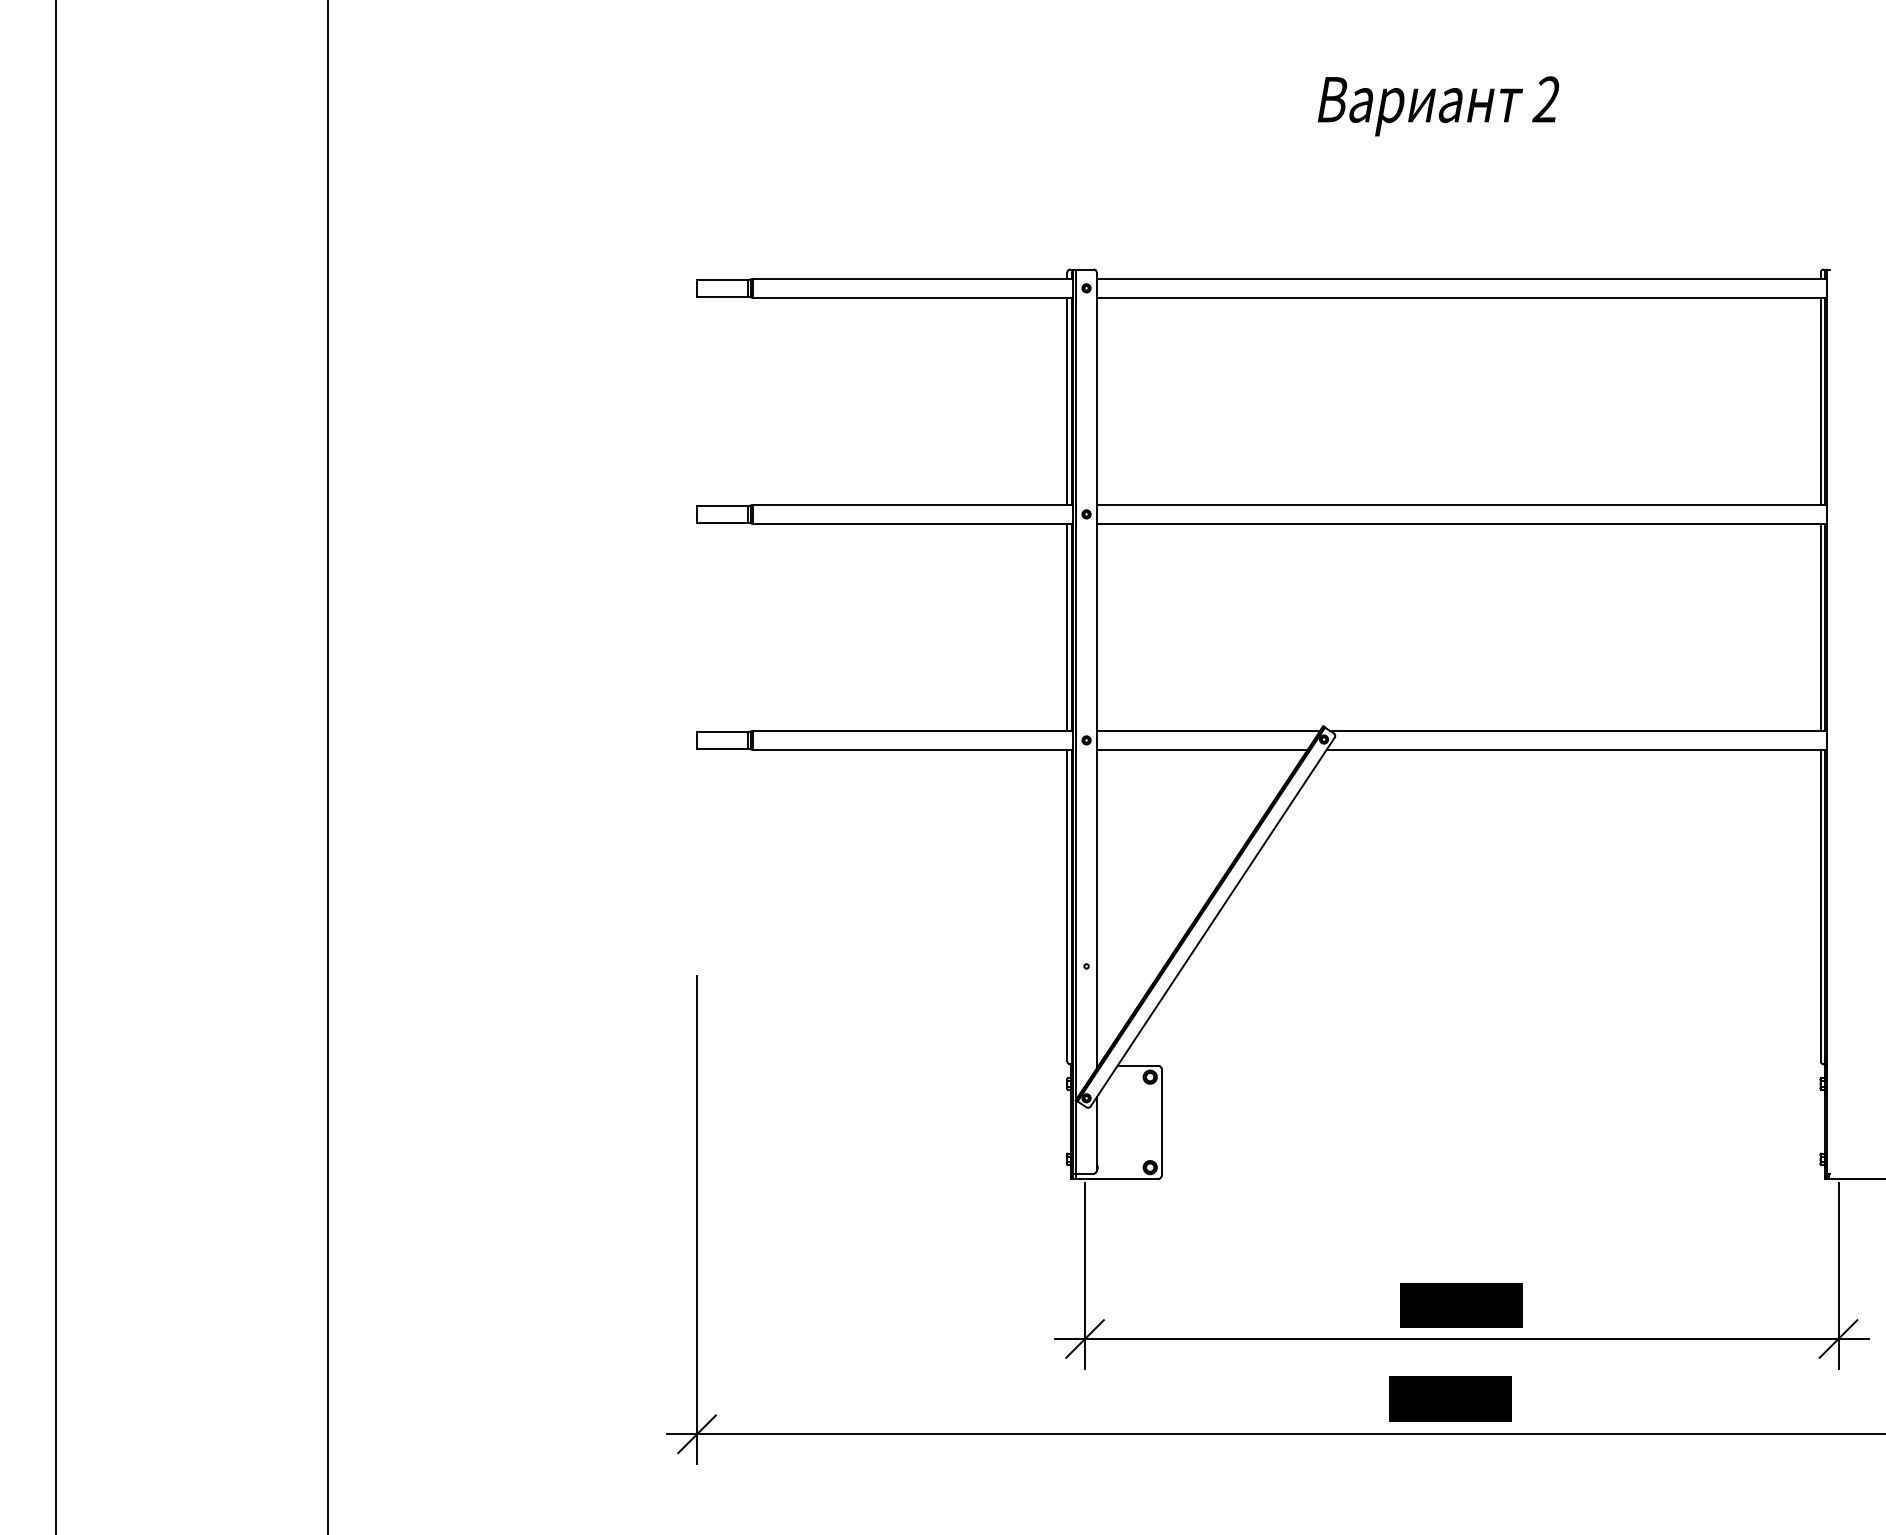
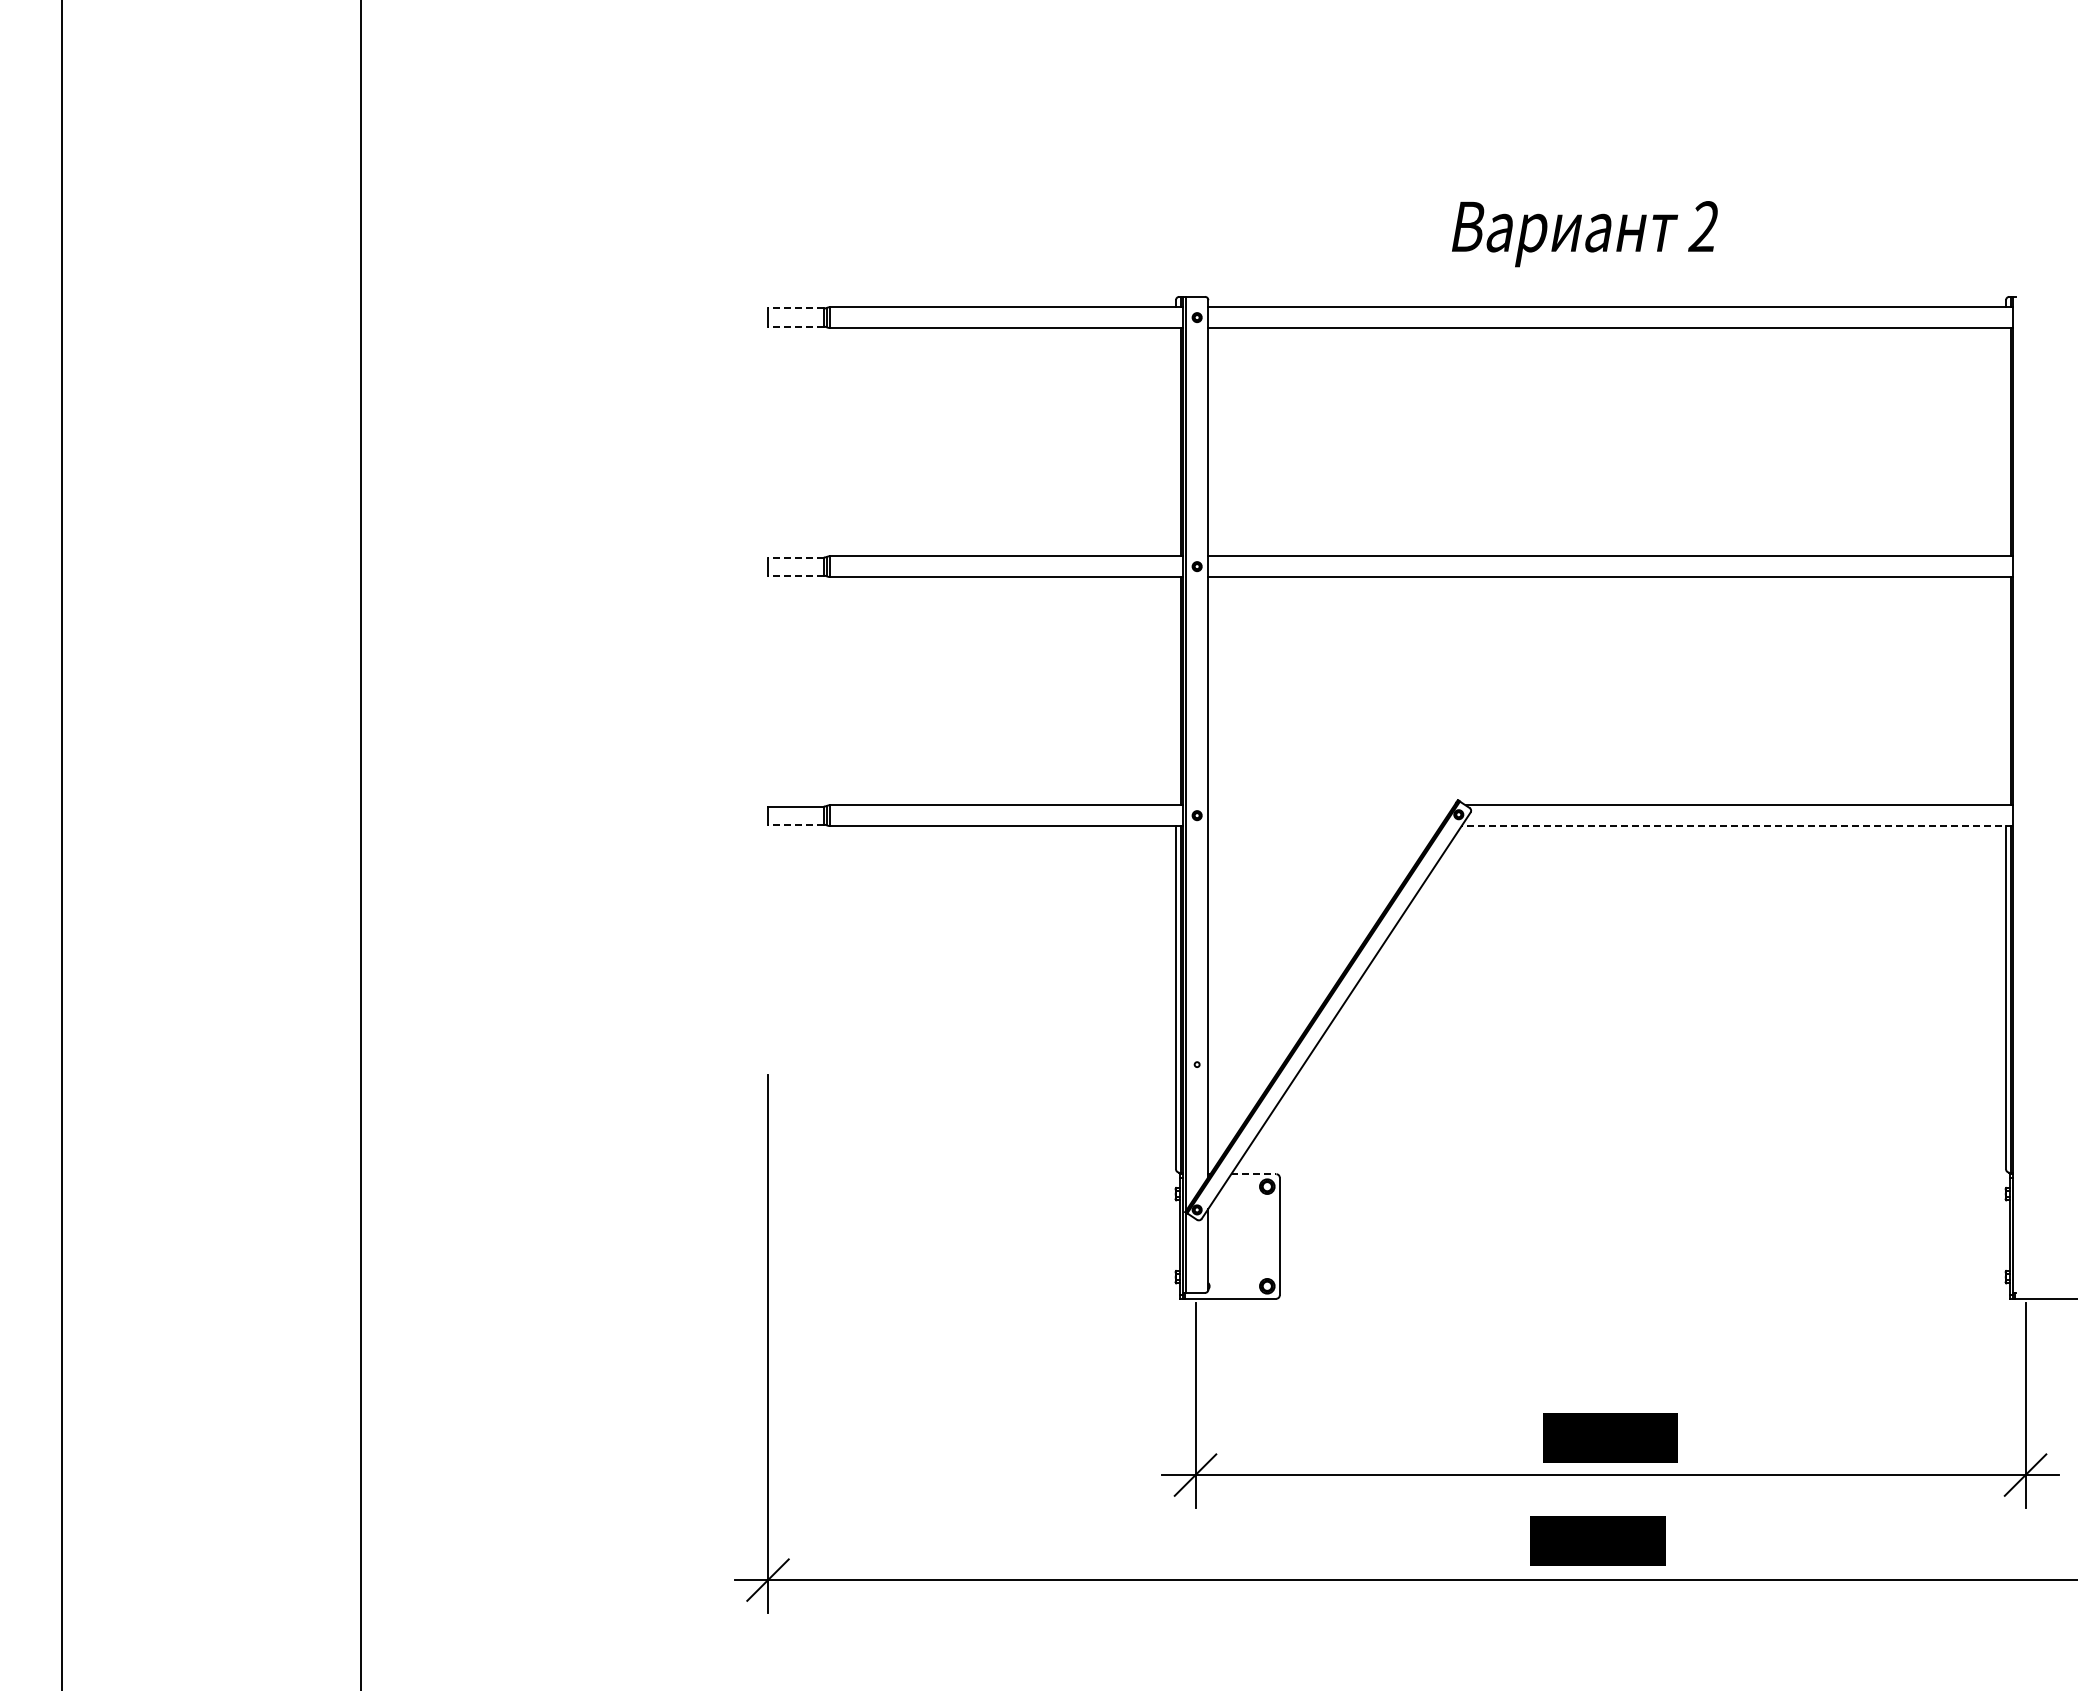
text: (1438, 106) -> (1584, 234), moved
line: (721, 280) -> (795, 308), solid -> dashed
line: (721, 296) -> (795, 326), solid -> dashed
line: (1067, 401) -> (1176, 442), removed
line: (1821, 401) -> (2006, 442), removed
line: (721, 506) -> (795, 557), solid -> dashed
line: (721, 522) -> (795, 575), solid -> dashed
line: (1067, 627) -> (1176, 691), removed
line: (1821, 627) -> (2006, 691), removed
line: (1208, 731) -> (1331, 805), removed
line: (721, 748) -> (795, 824), solid -> dashed
line: (1202, 750) -> (1324, 826), removed
line: (1576, 750) -> (1736, 826), solid -> dashed
line: (1137, 1066) -> (1253, 1174), solid -> dashed

